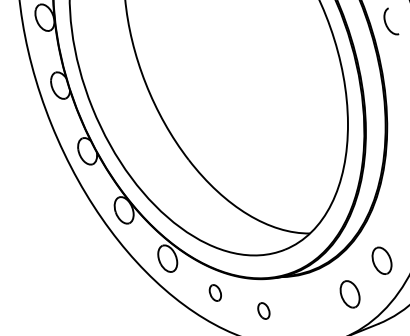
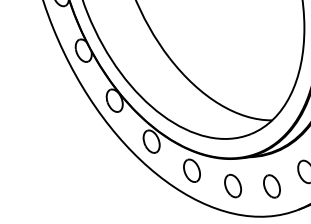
part: (215, 292) -> (192, 170), size x1.67
part: (263, 310) -> (232, 185), size x1.67
part: (309, 311) -> (271, 186), added

